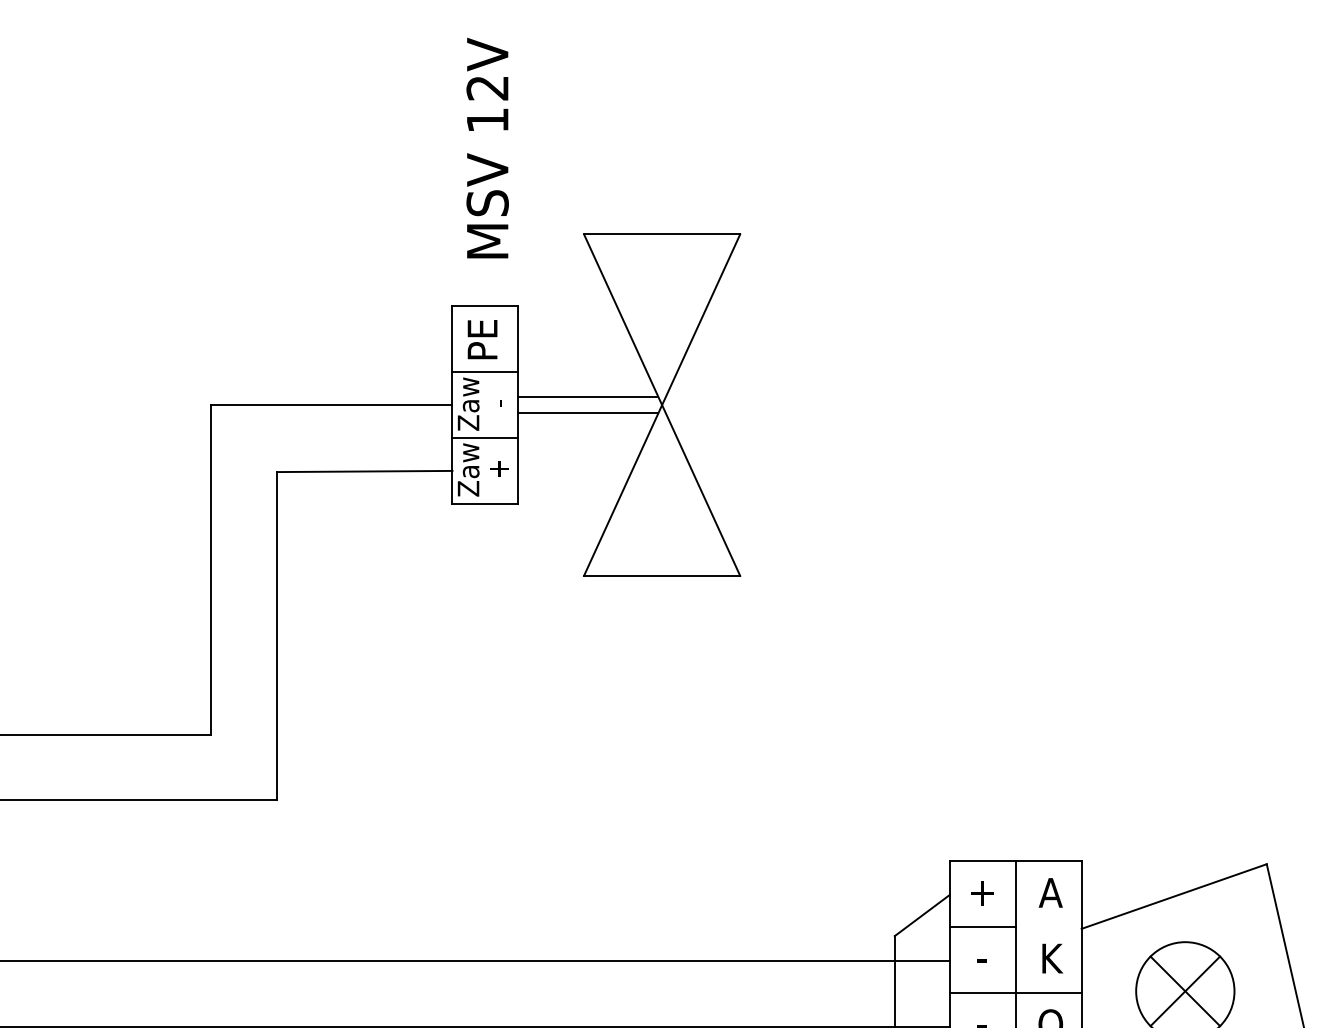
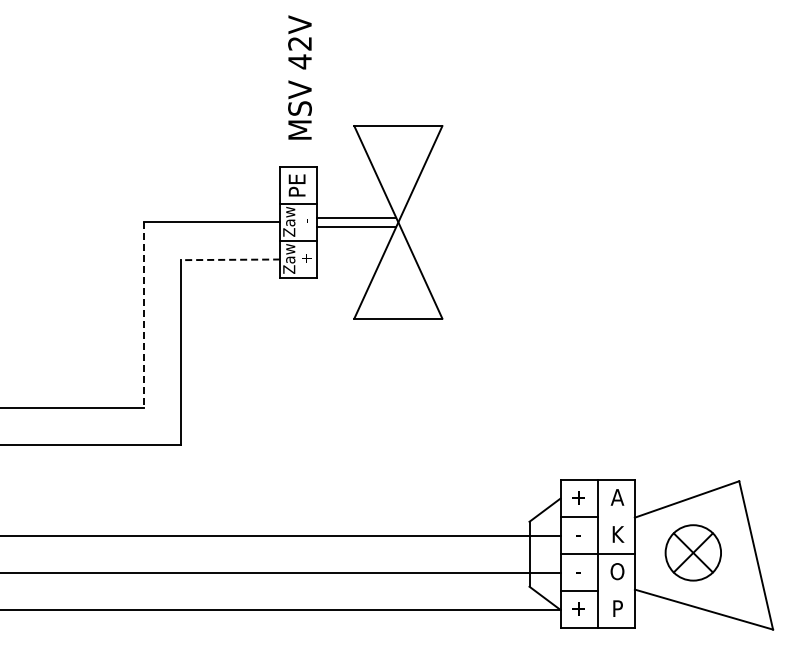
text: (486, 119) -> (299, 61), 12V -> 42V
line: (364, 470) -> (230, 259), solid -> dashed
line: (211, 570) -> (144, 315), solid -> dashed

